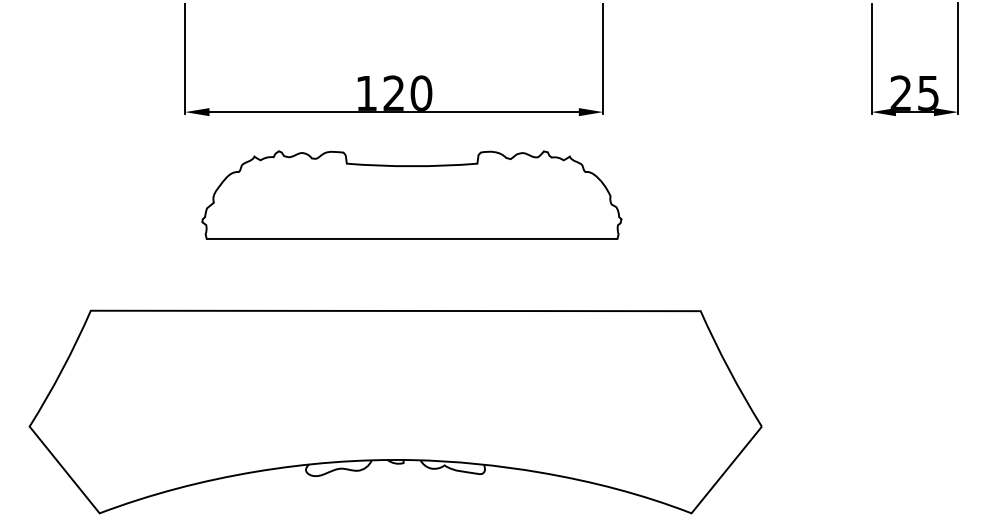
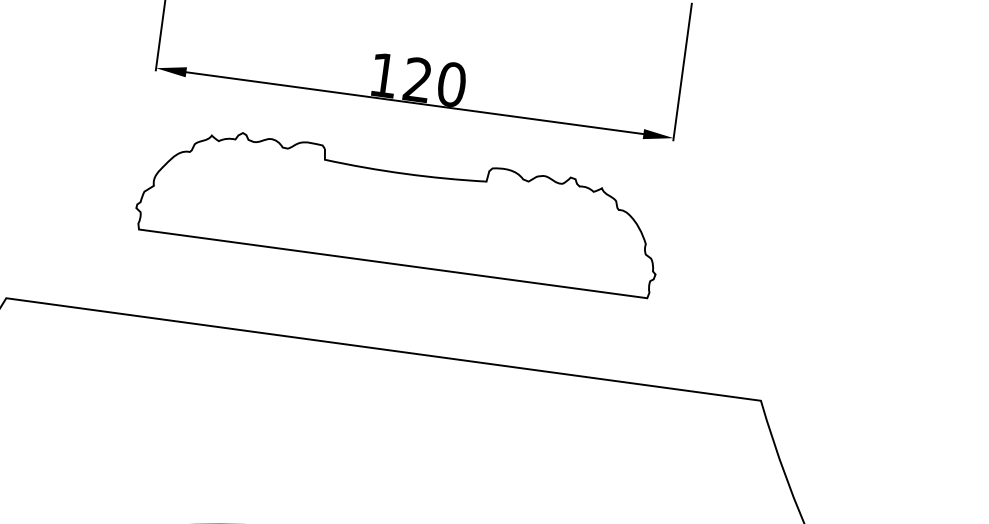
part: (411, 194) -> (399, 208), moved

